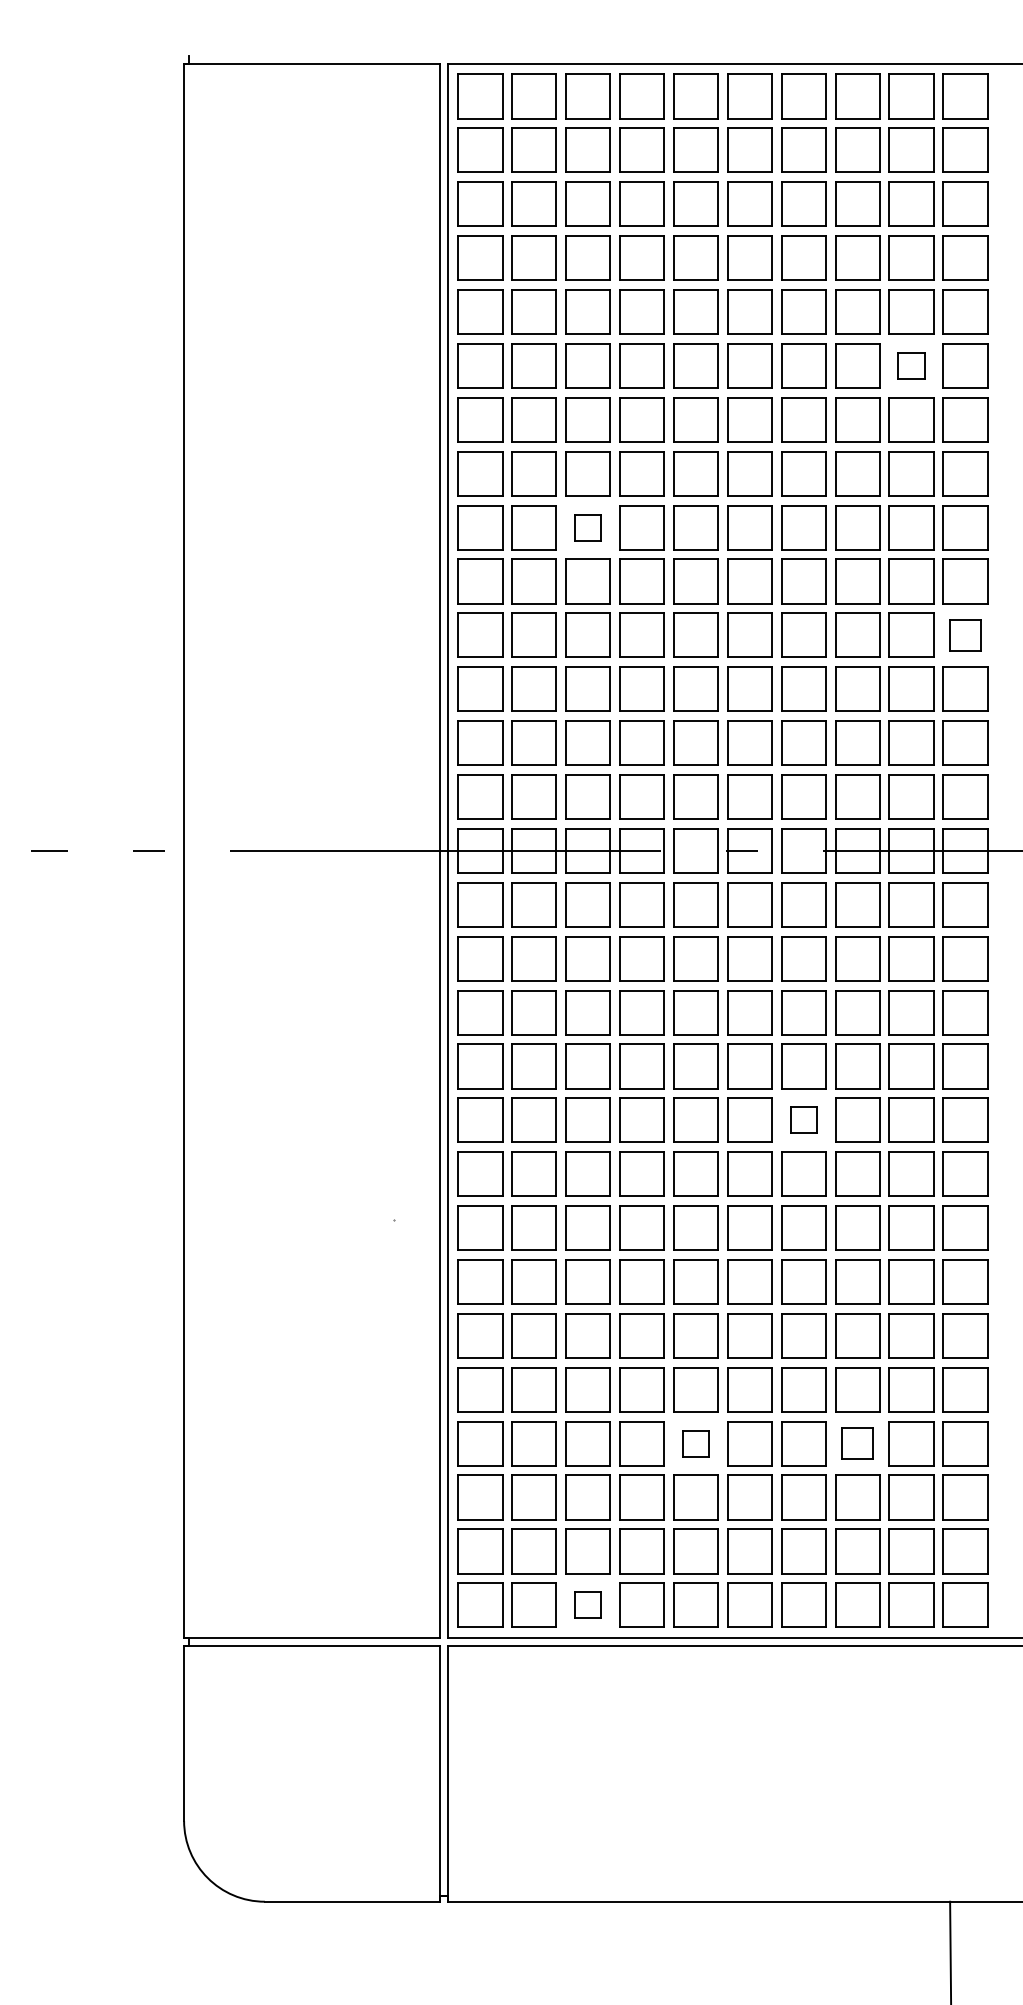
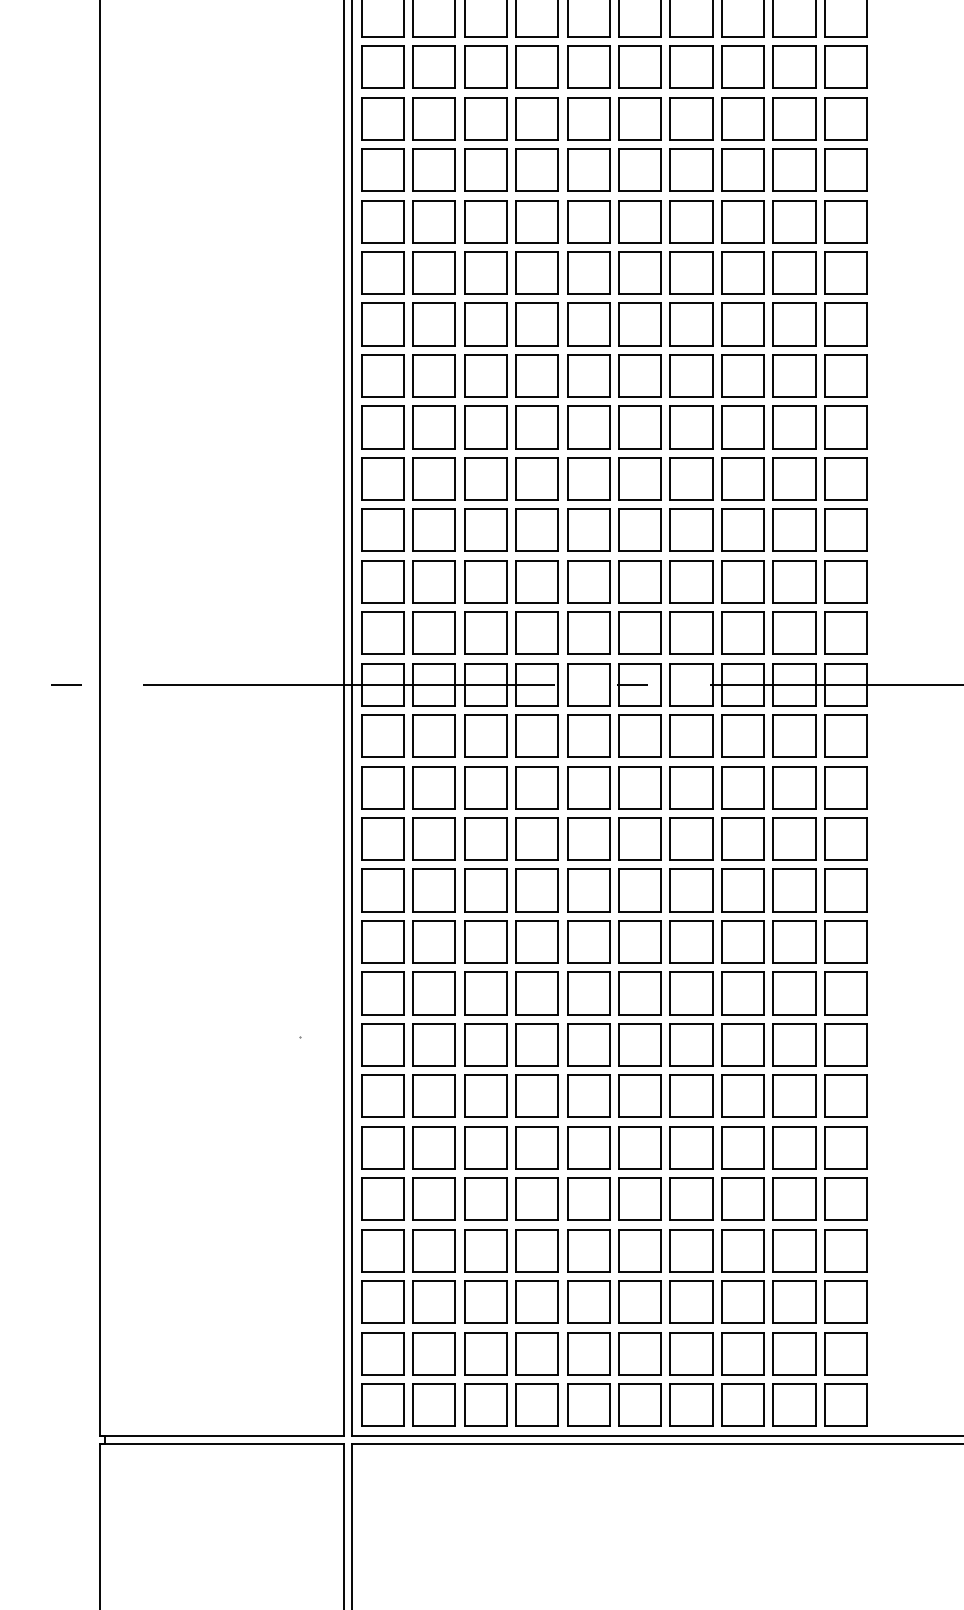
part: (911, 365) -> (794, 221), size x1.67
part: (587, 527) -> (485, 375), size x1.67
part: (965, 634) -> (845, 478), size x1.43
part: (803, 1119) -> (691, 941), size x1.67
part: (695, 1443) -> (588, 1250), size x1.67
part: (857, 1443) -> (742, 1250), size x1.43
part: (587, 1604) -> (485, 1404), size x1.67

